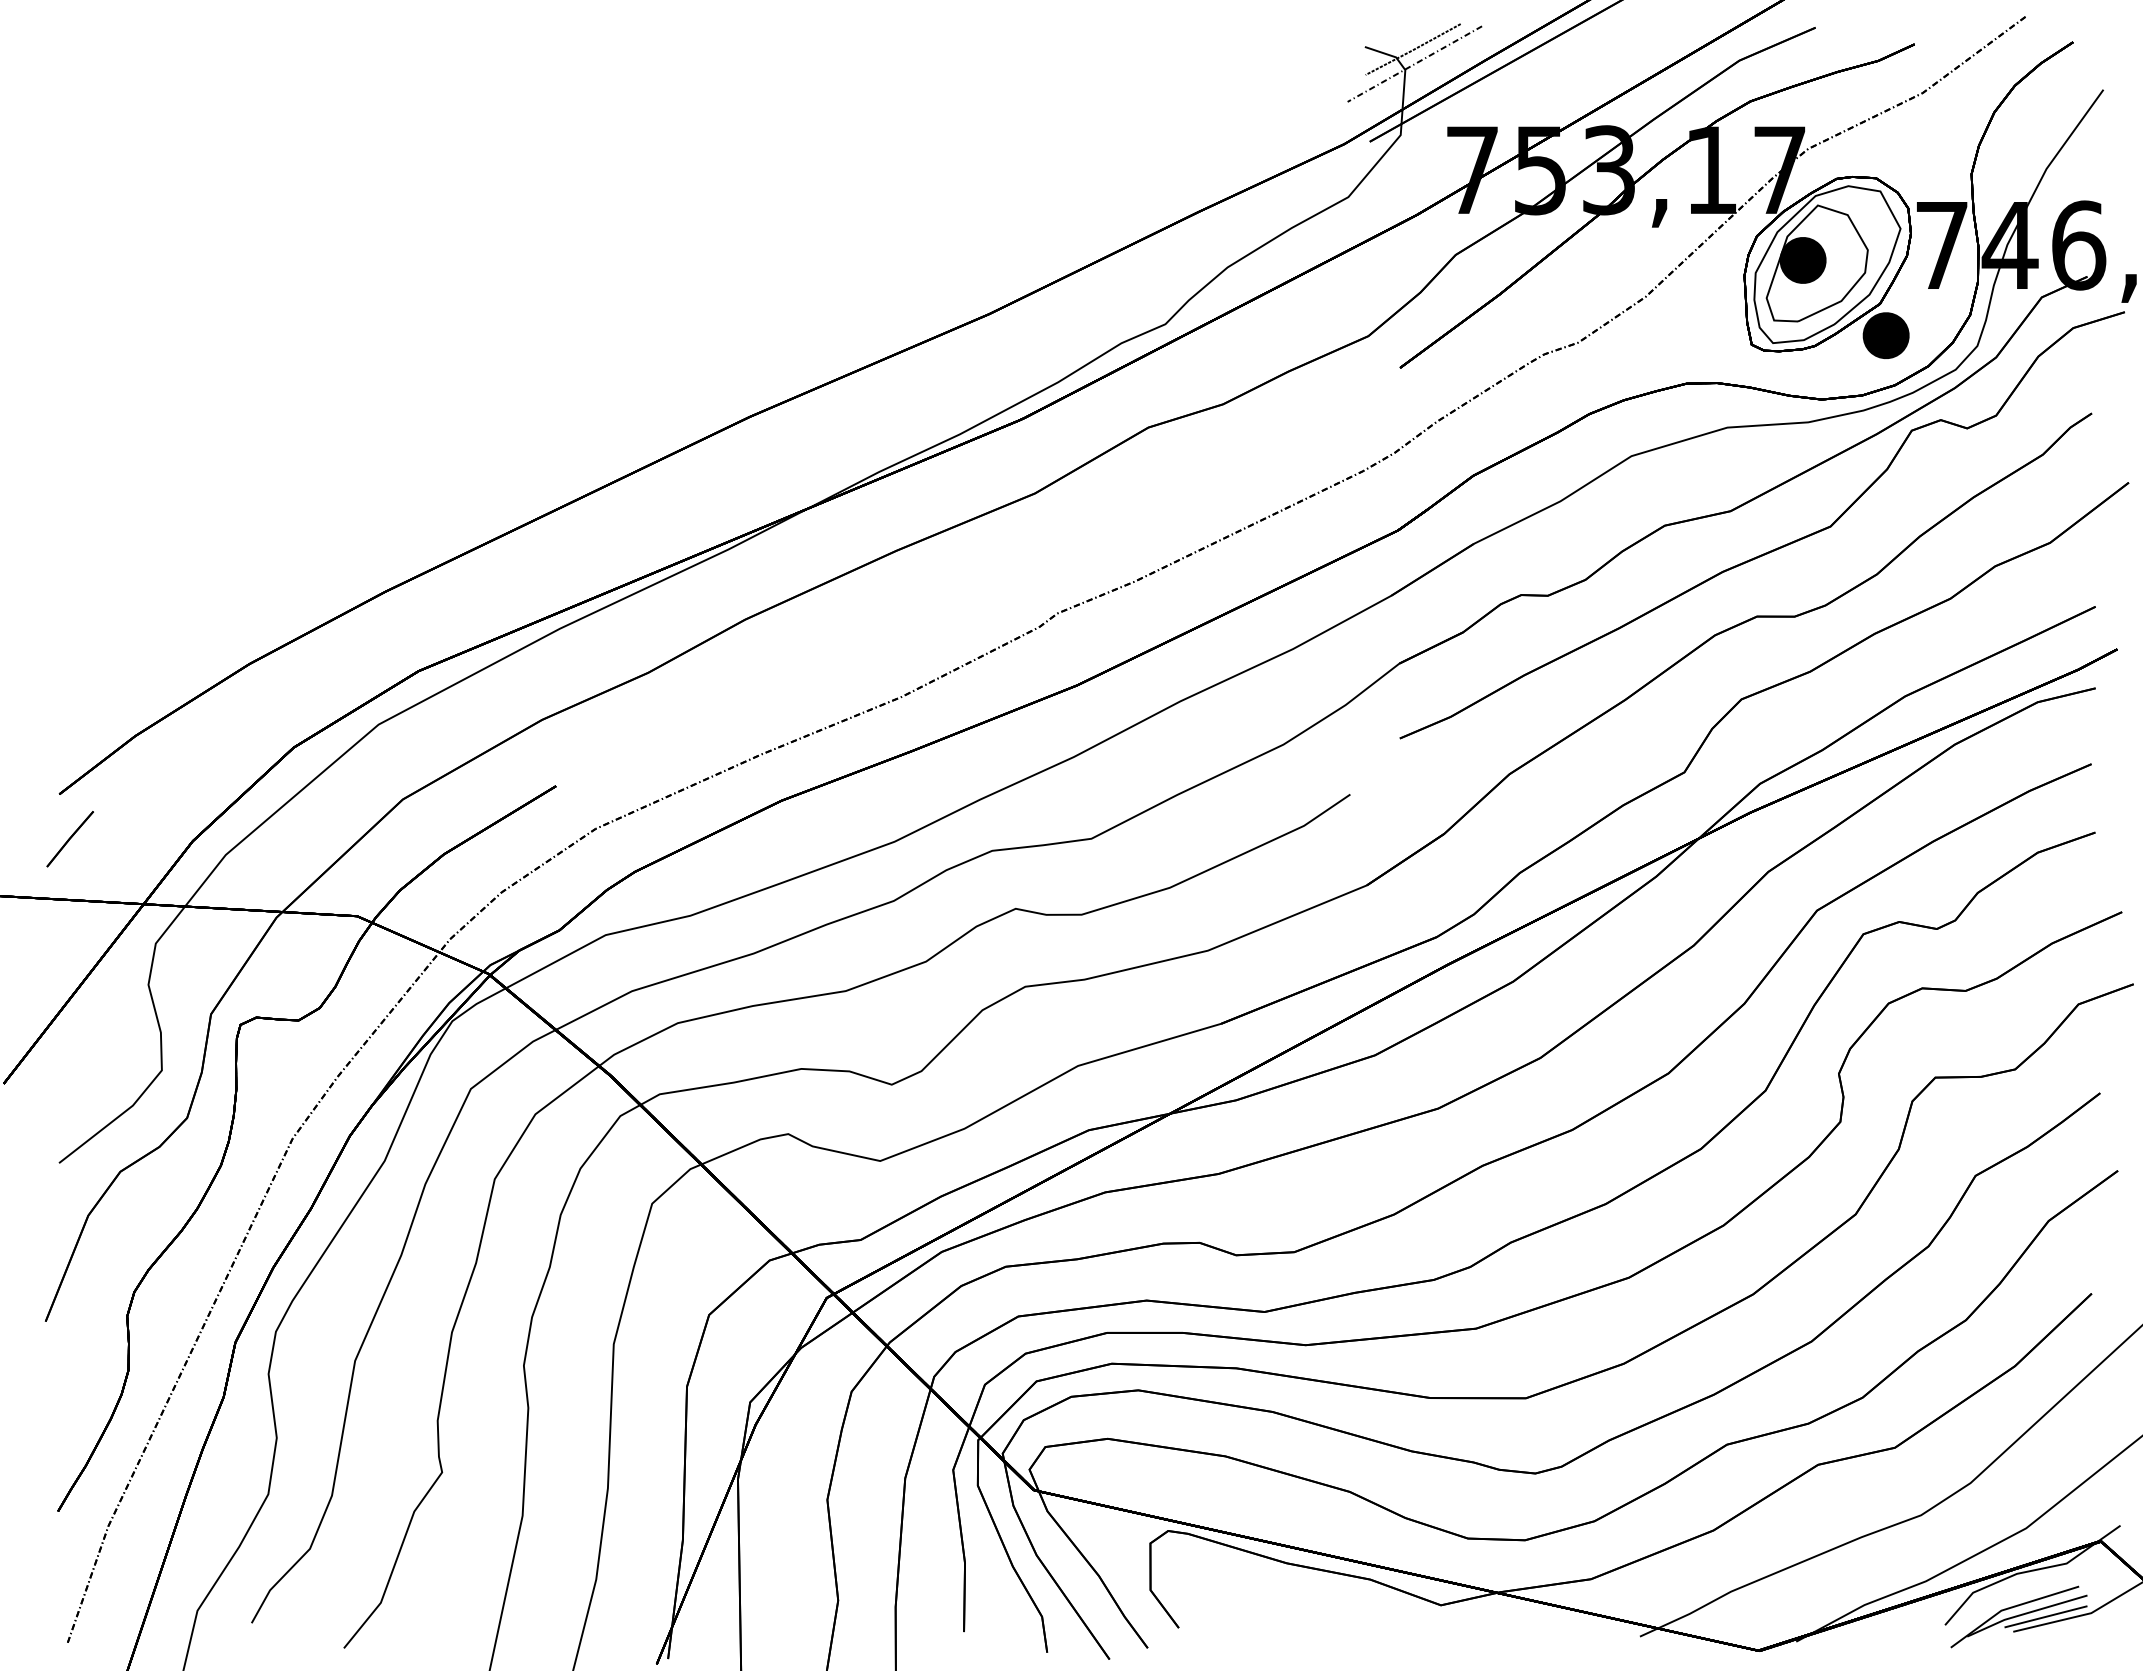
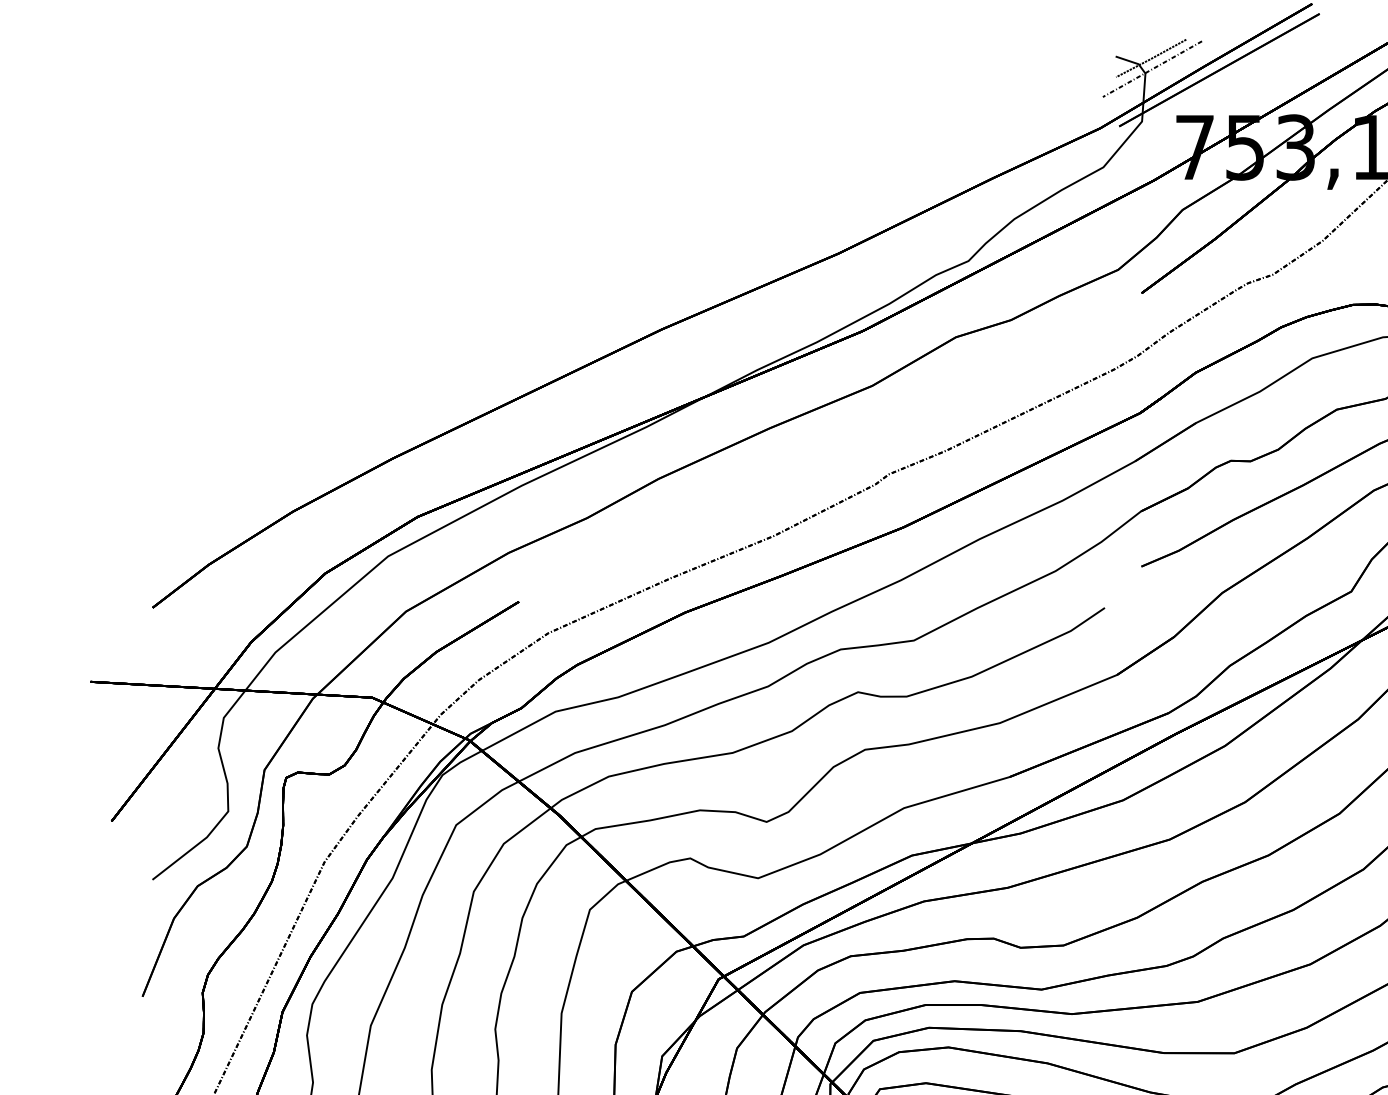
line: (69, 839) -> (160, 641), removed

